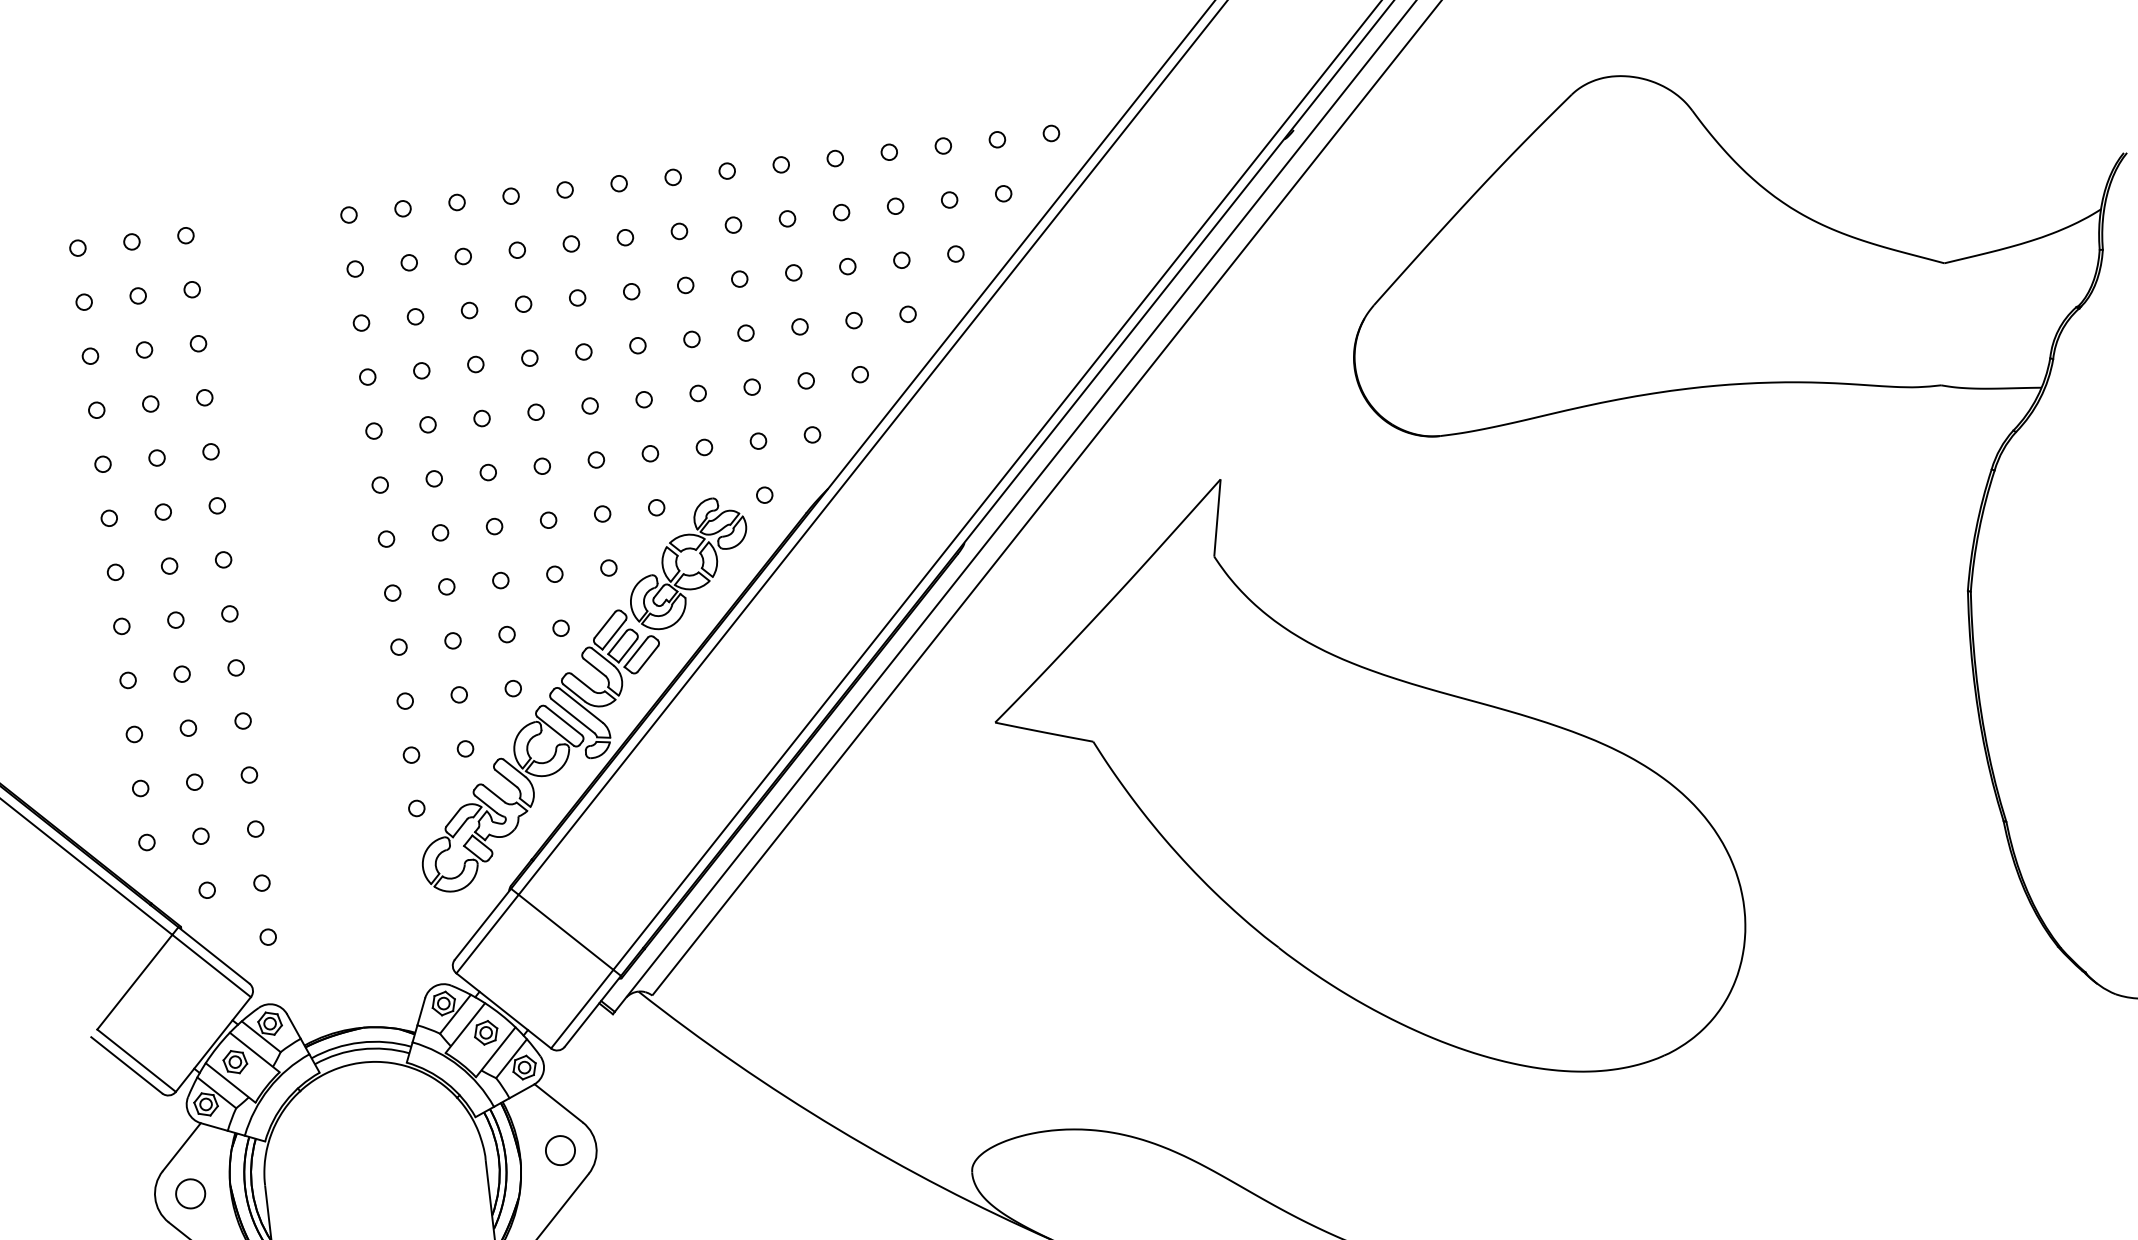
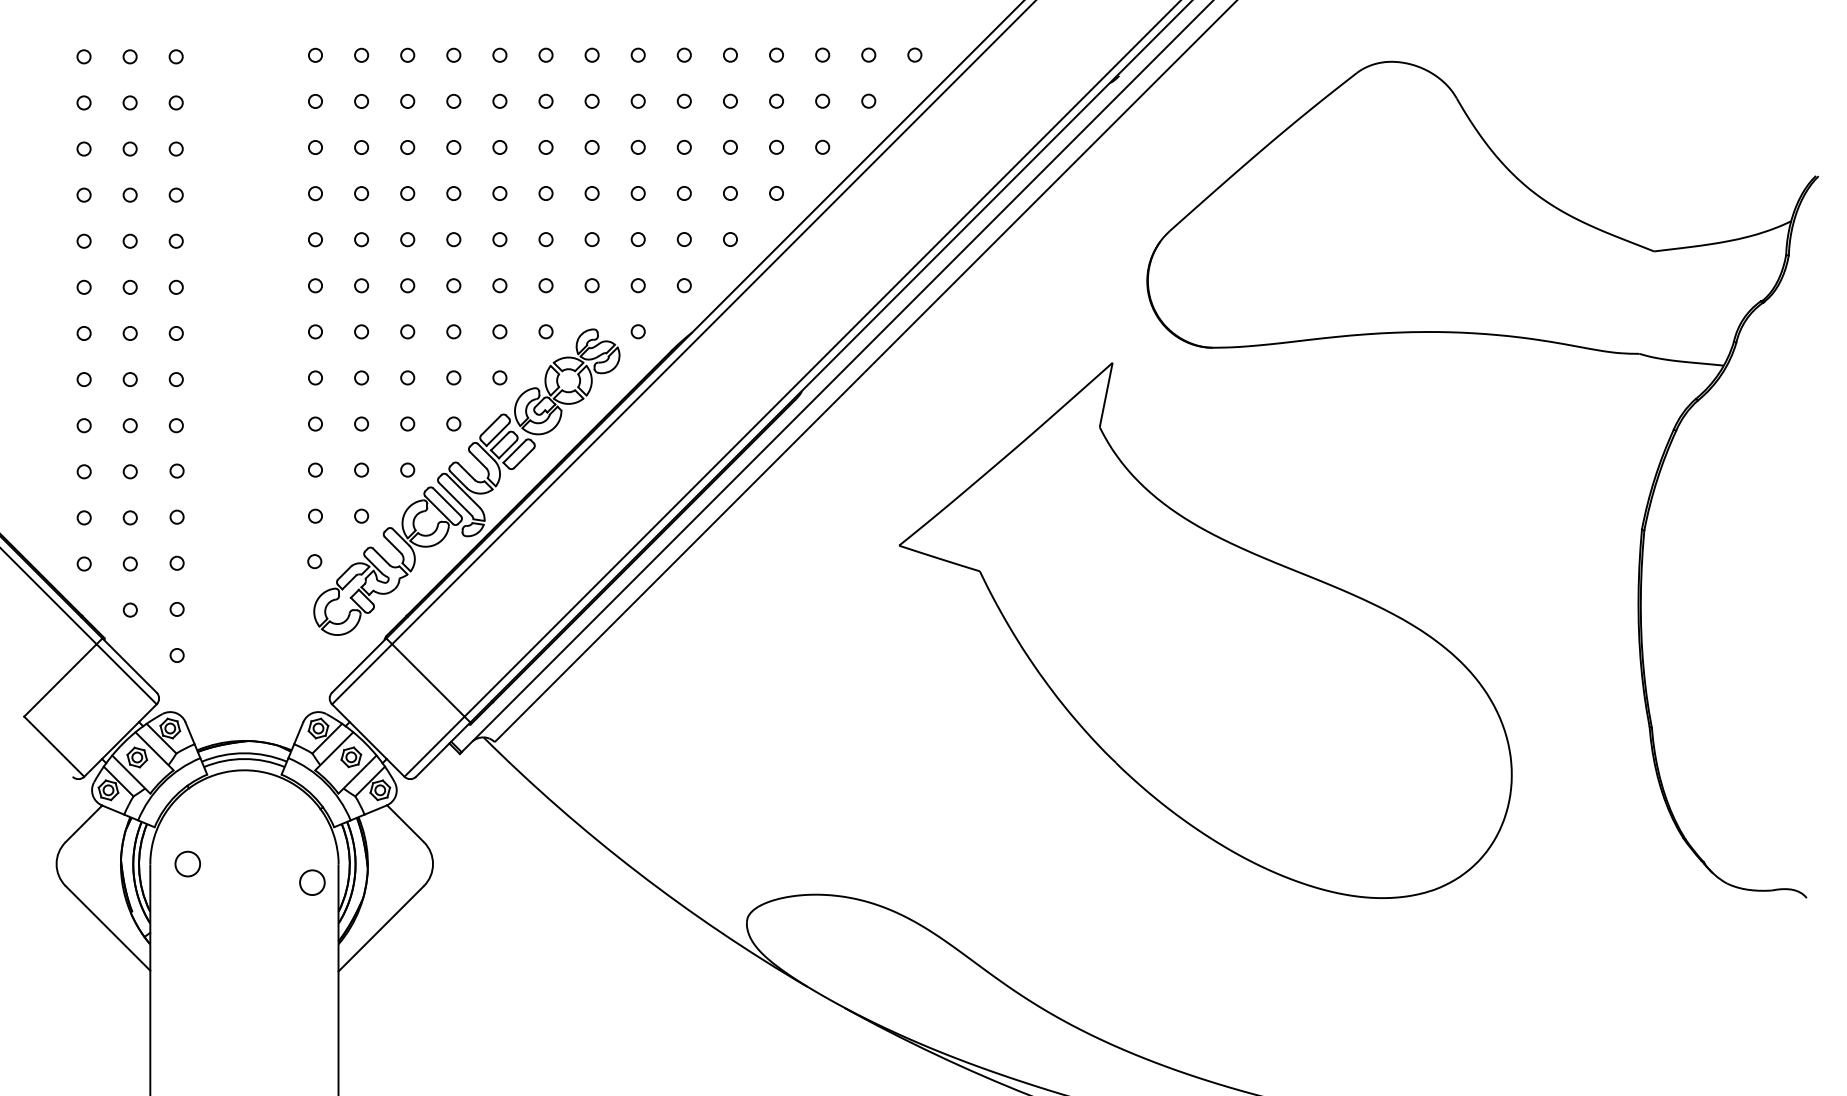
part: (1365, 780) -> (1205, 630), moved
line: (126, 1065) -> (45, 749), removed
circle: (560, 1150) -> (312, 882), moved
circle: (190, 1193) -> (187, 863), moved

